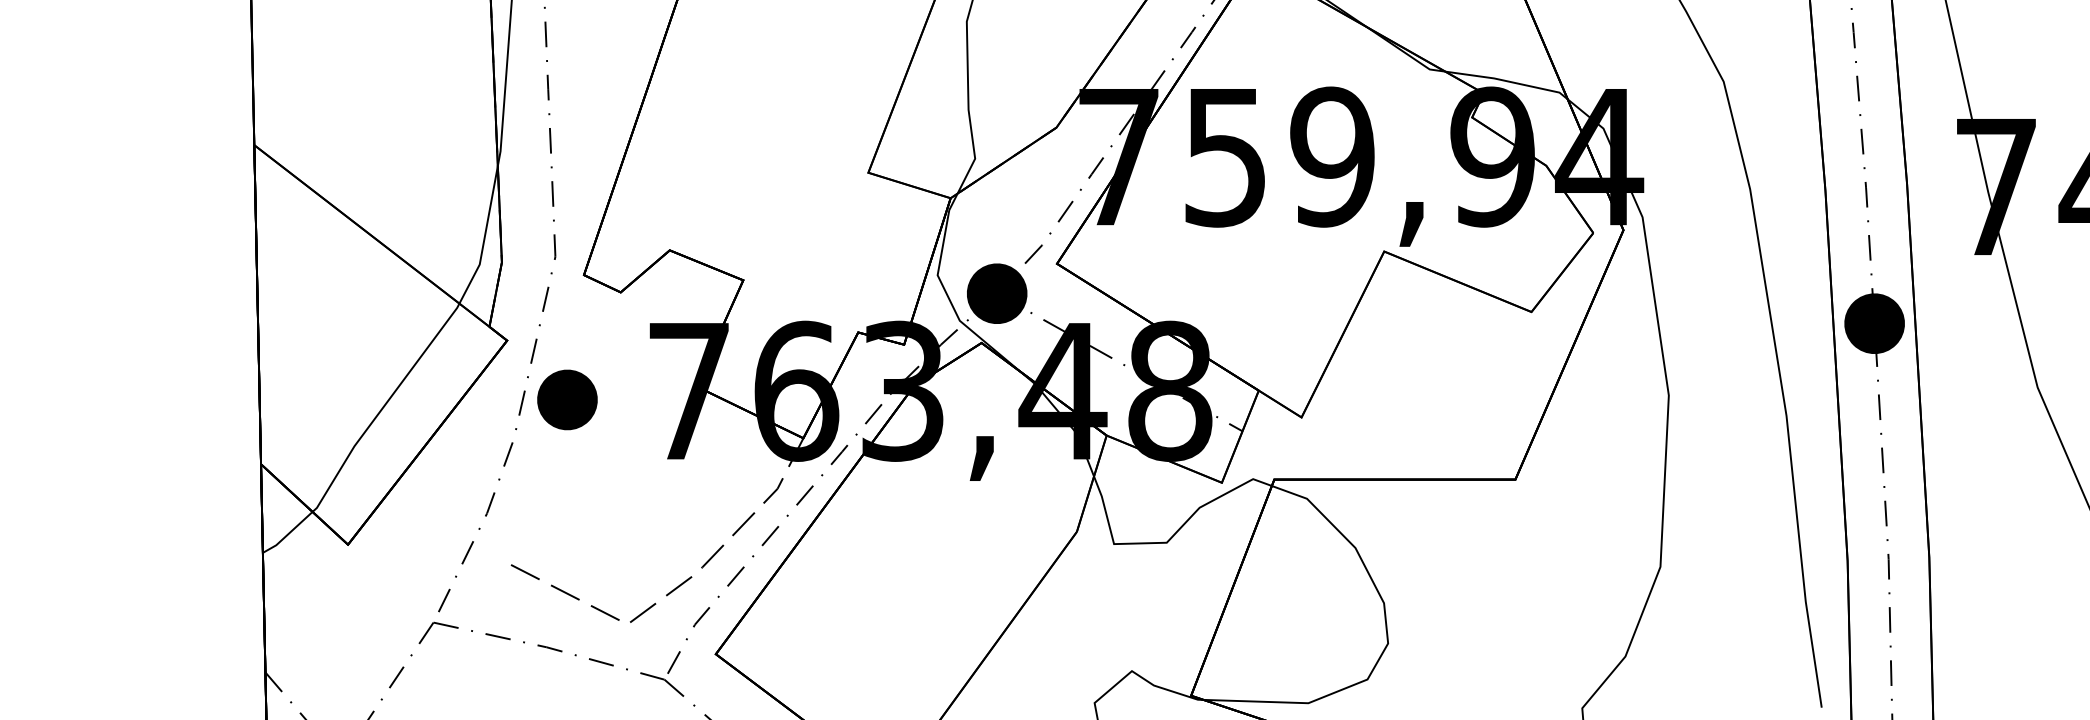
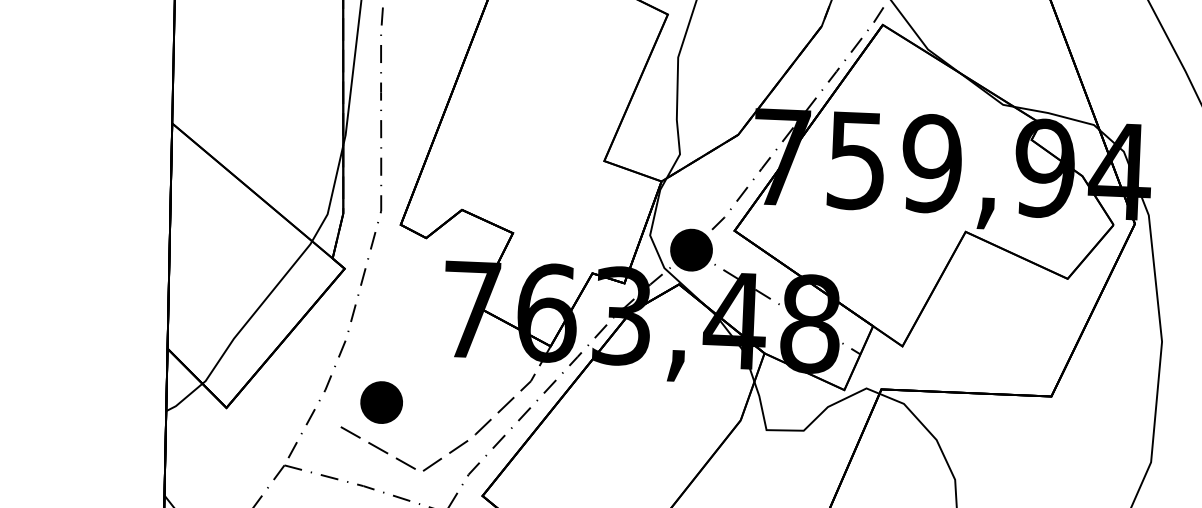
part: (567, 399) -> (381, 402), moved

